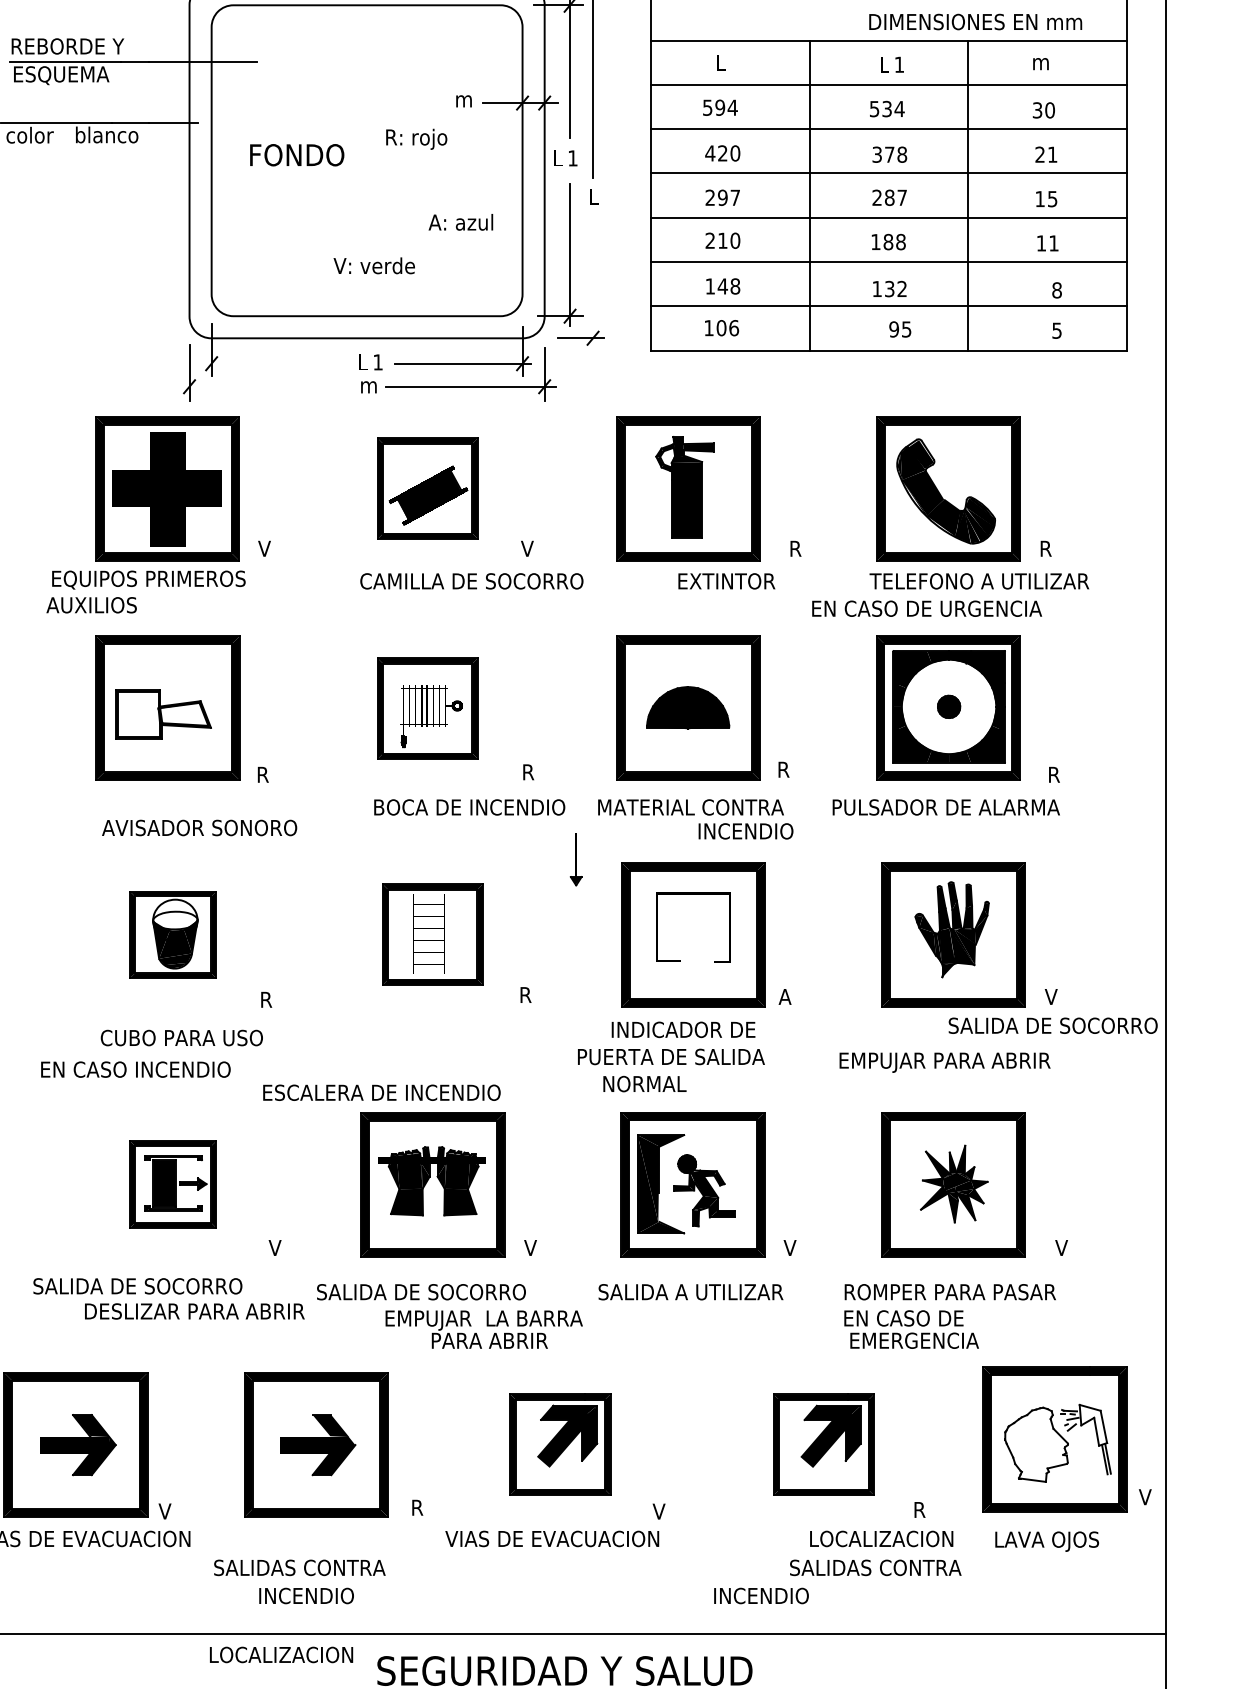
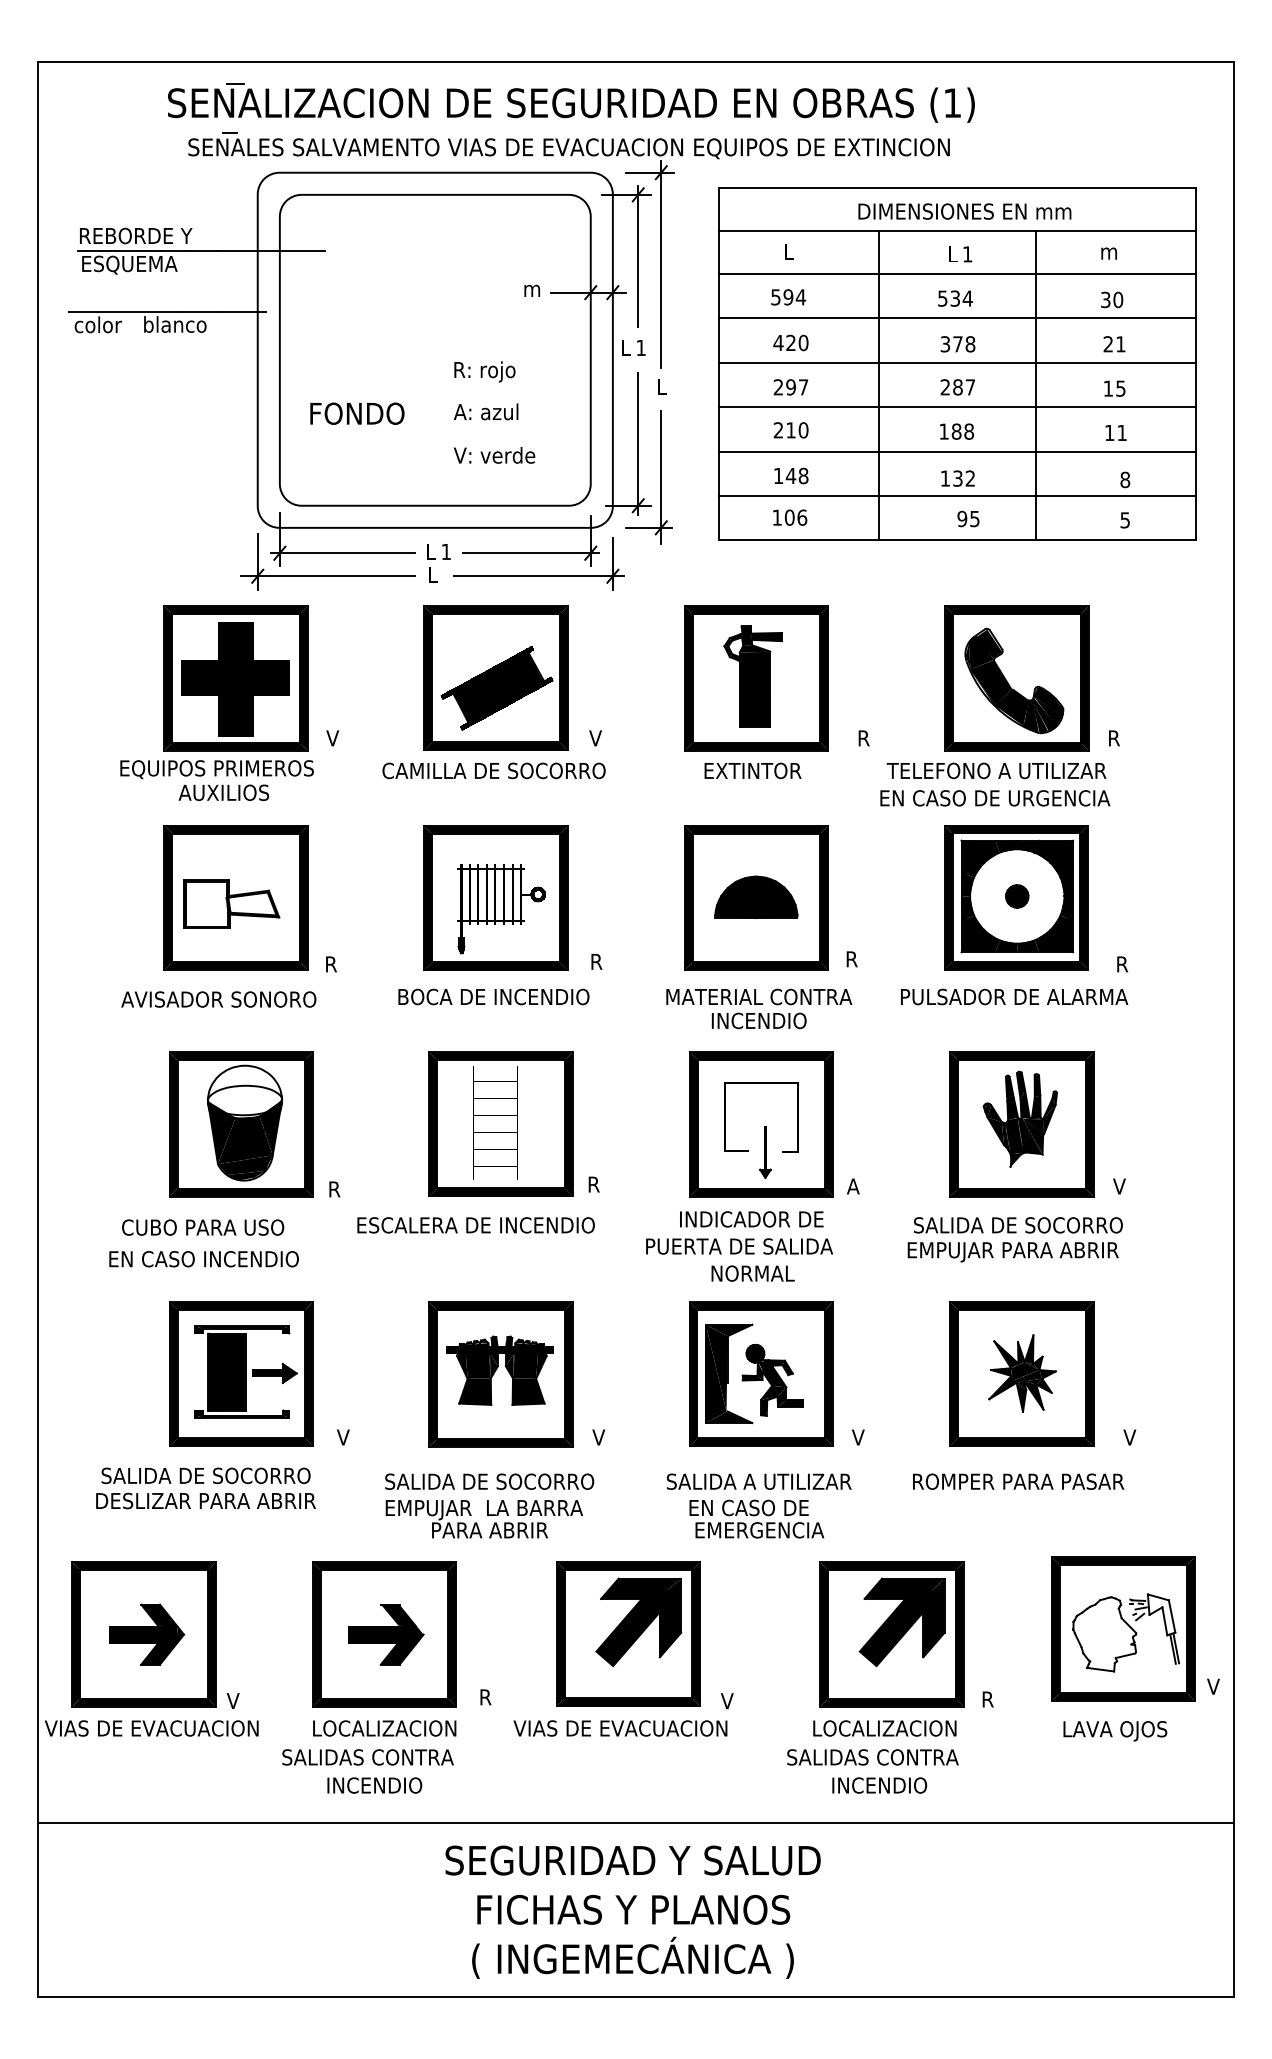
text: (975, 21) -> (964, 211), moved
text: (416, 138) -> (484, 371), moved
text: (297, 154) -> (357, 413), moved
text: (461, 221) -> (486, 411), moved
text: (374, 265) -> (494, 455), moved
line: (593, 287) -> (661, 477), added
line: (274, 363) -> (342, 553), added
text: (368, 384) -> (436, 574), m -> L
line: (260, 386) -> (328, 576), added
part: (427, 487) -> (495, 677), size x1.43
text: (471, 580) -> (493, 770), moved
text: (726, 580) -> (752, 770), moved
text: (979, 580) -> (996, 770), moved
text: (91, 604) -> (223, 792), moved
part: (427, 707) -> (495, 897), size x1.43
text: (469, 806) -> (493, 996), moved
text: (199, 827) -> (218, 999), moved
text: (745, 830) -> (758, 1020), moved
part: (576, 859) -> (765, 1152), moved
part: (432, 933) -> (500, 1123), size x1.43
part: (173, 934) -> (241, 1124), size x1.67
text: (1053, 1025) -> (1018, 1225), moved
text: (182, 1037) -> (203, 1227), moved
text: (644, 1083) -> (752, 1273), moved
text: (381, 1092) -> (475, 1225), moved
part: (173, 1183) -> (241, 1373), size x1.67
text: (194, 1310) -> (205, 1500), moved
text: (911, 1328) -> (756, 1518), moved
text: (483, 1329) -> (483, 1519), moved
part: (560, 1443) -> (628, 1633), size x1.43
part: (823, 1444) -> (891, 1634), size x1.43
text: (881, 1538) -> (884, 1728), moved
text: (875, 1567) -> (872, 1757), moved
text: (761, 1595) -> (879, 1785), moved
text: (281, 1654) -> (384, 1728), moved

